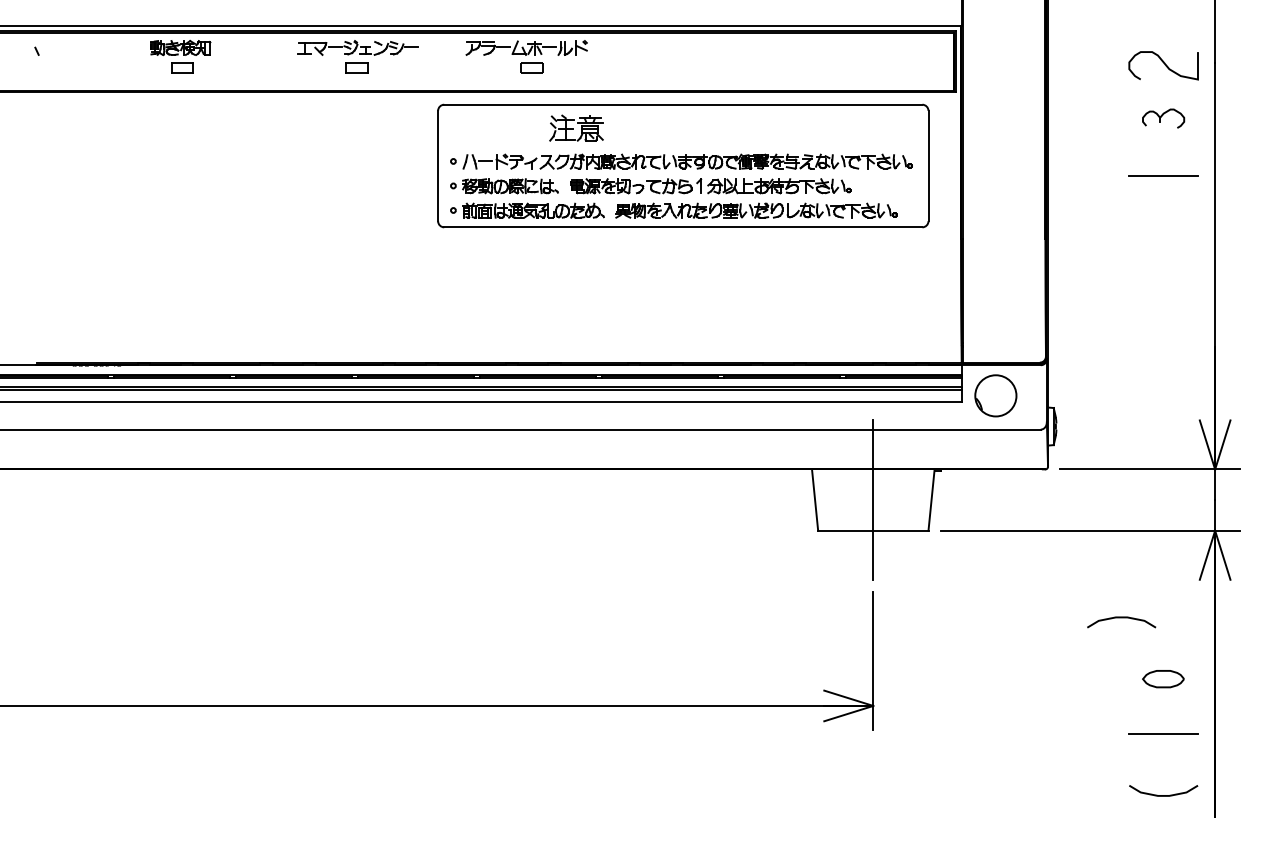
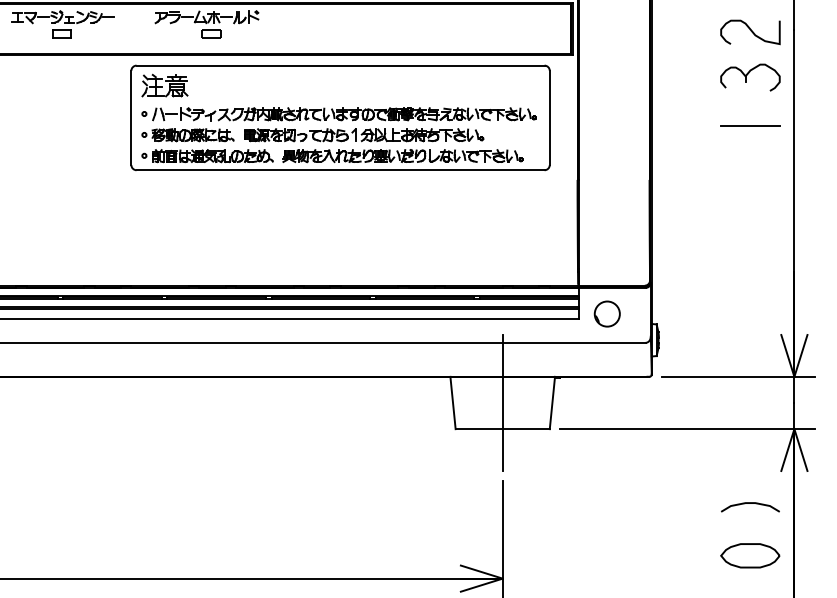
part: (1163, 118) -> (750, 77), size x1.67
part: (576, 127) -> (164, 85), moved
circle: (995, 395) -> (606, 313), size x0.71
curve: (1121, 618) -> (750, 504), moved
part: (1163, 678) -> (750, 555), size x1.67

